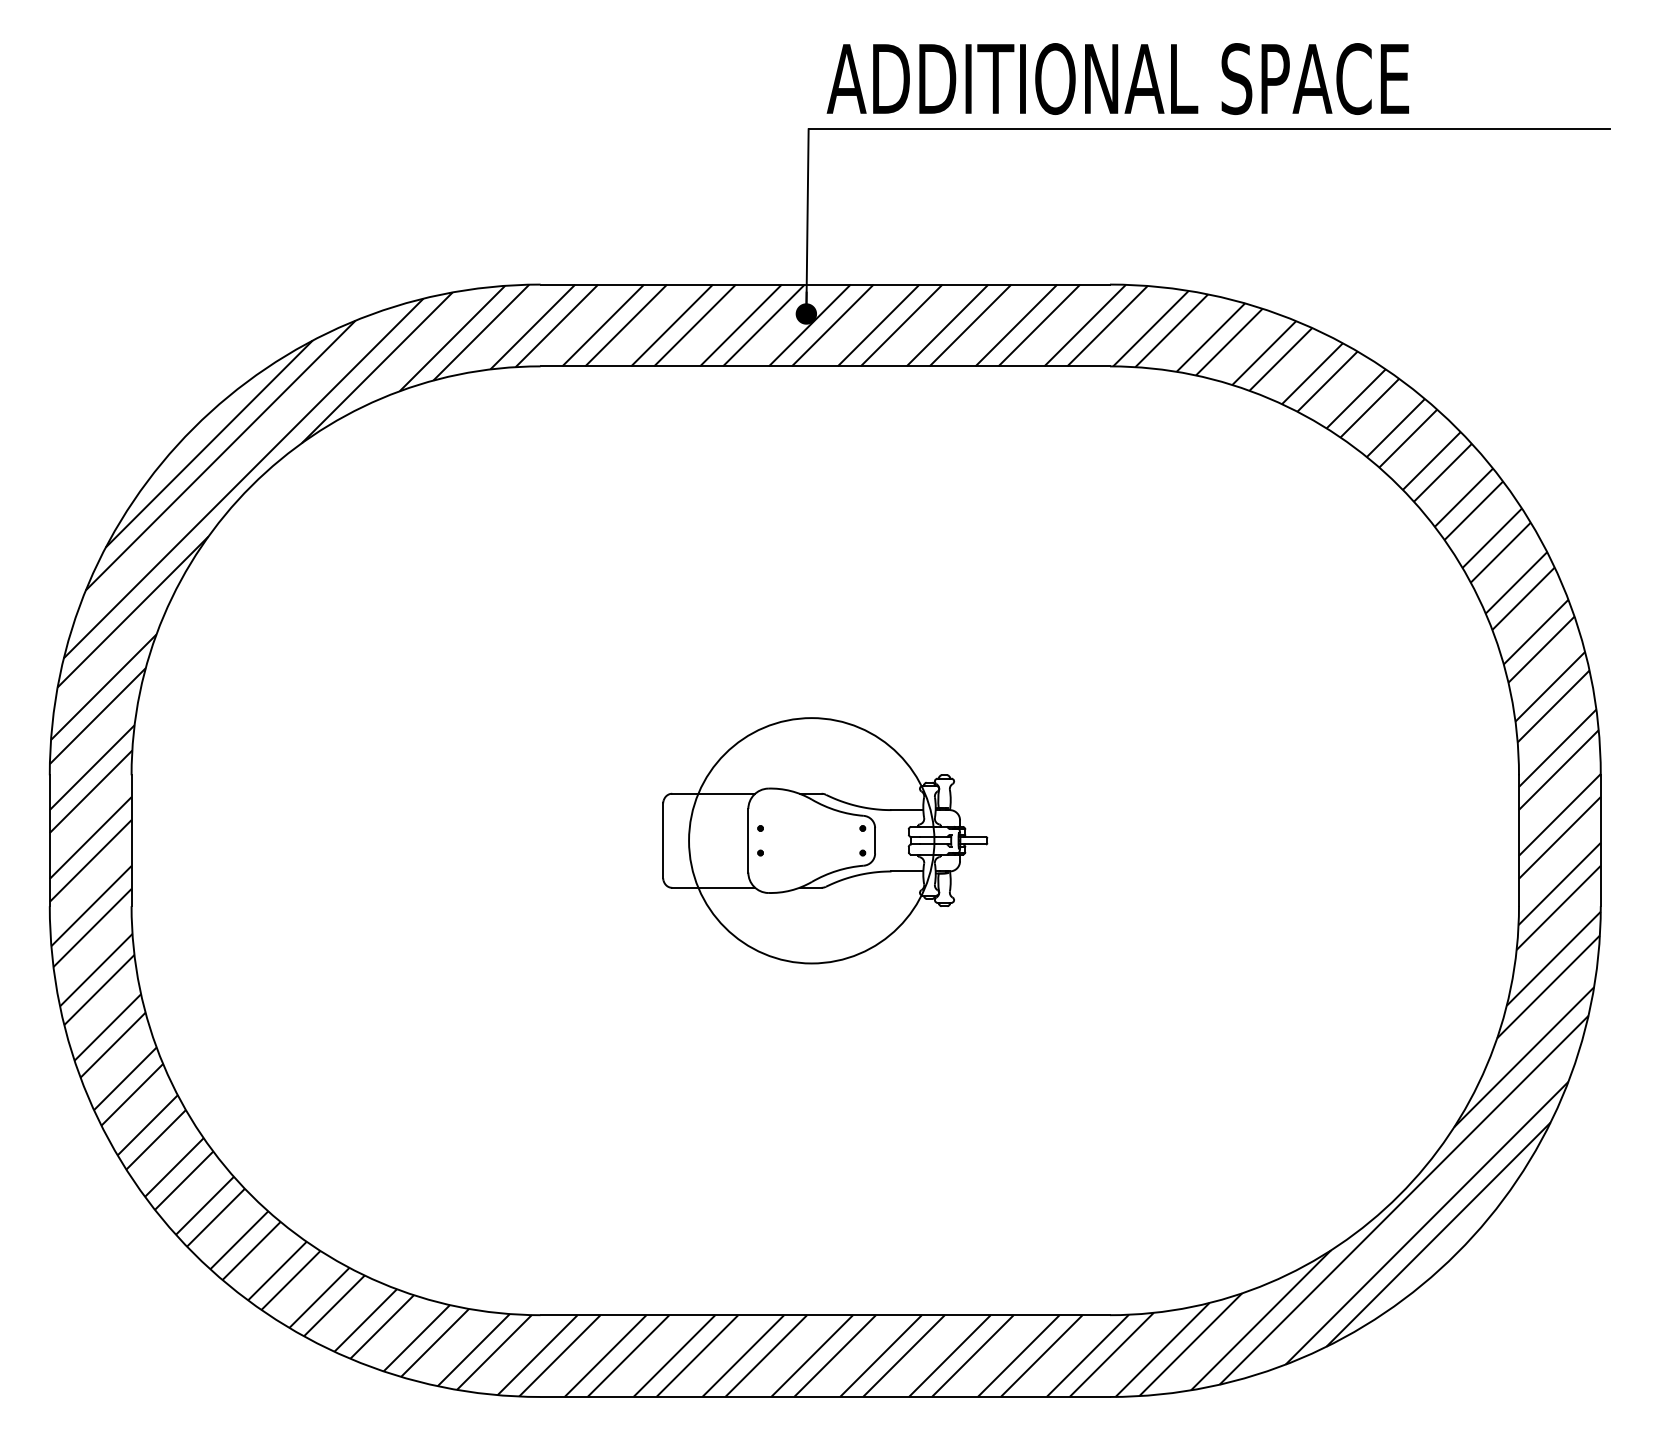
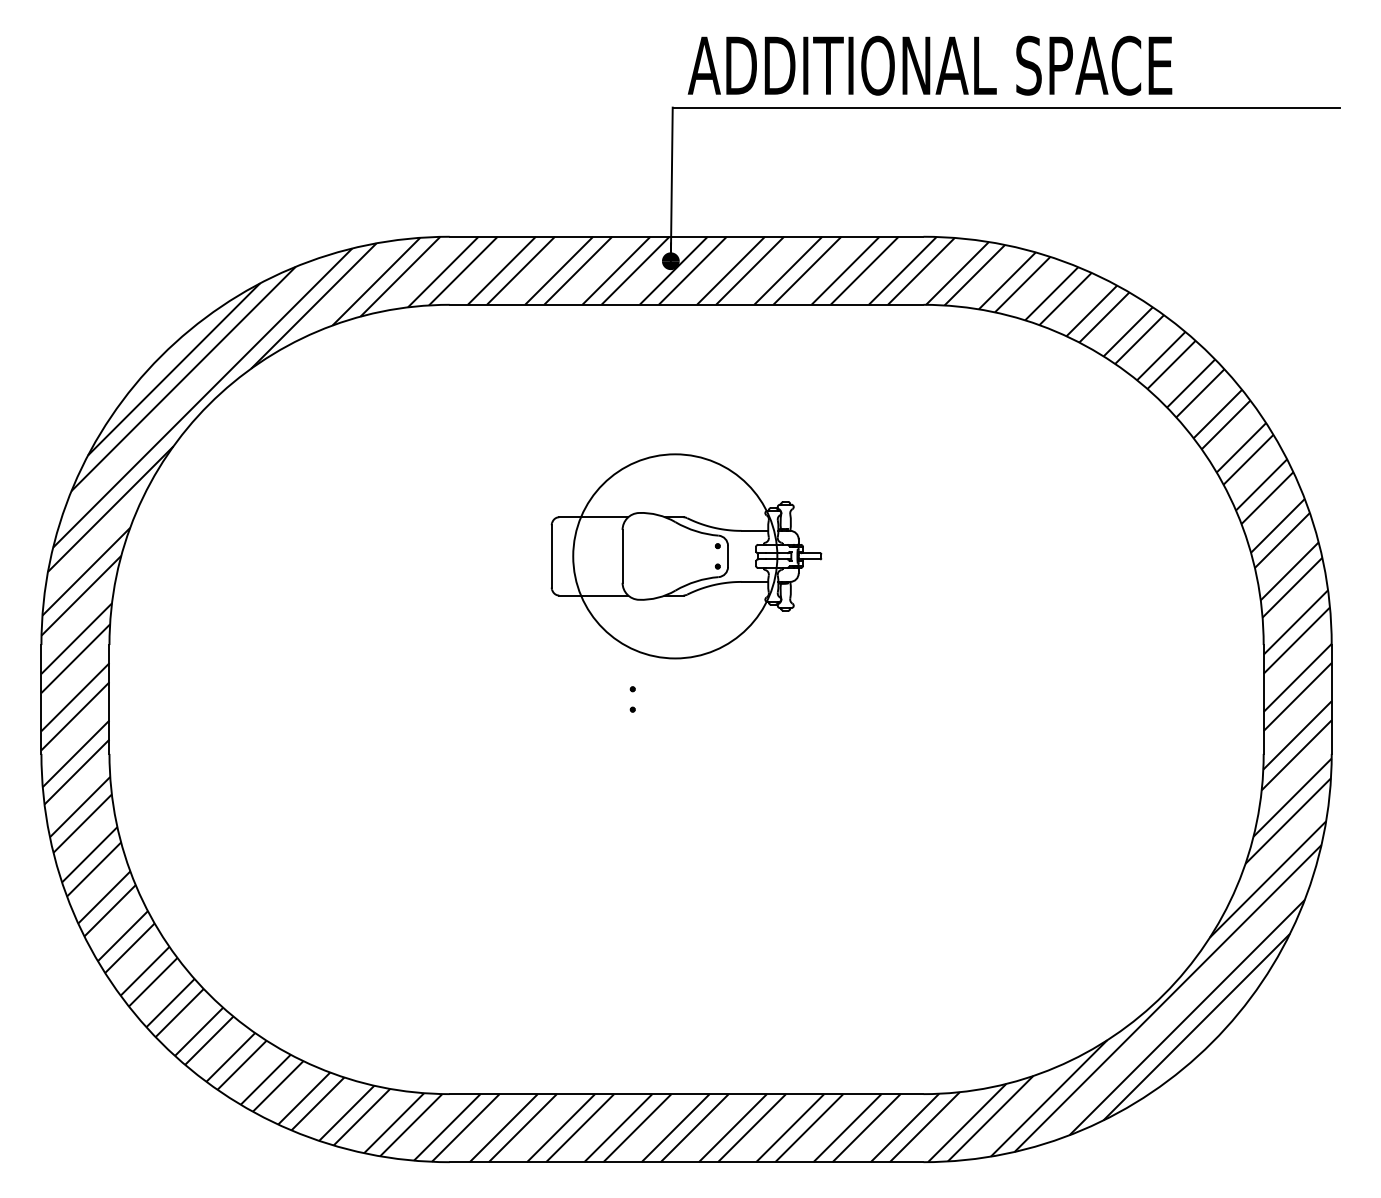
part: (825, 840) -> (686, 556), moved

